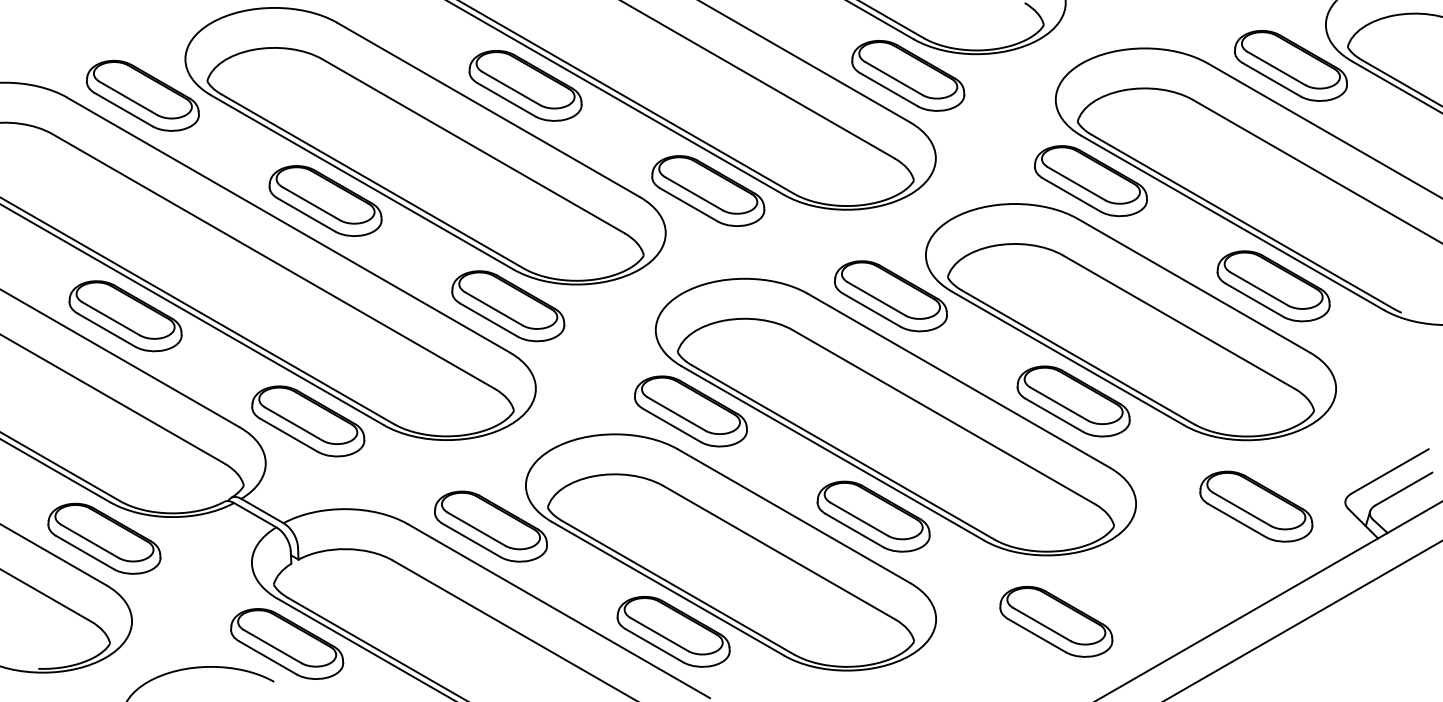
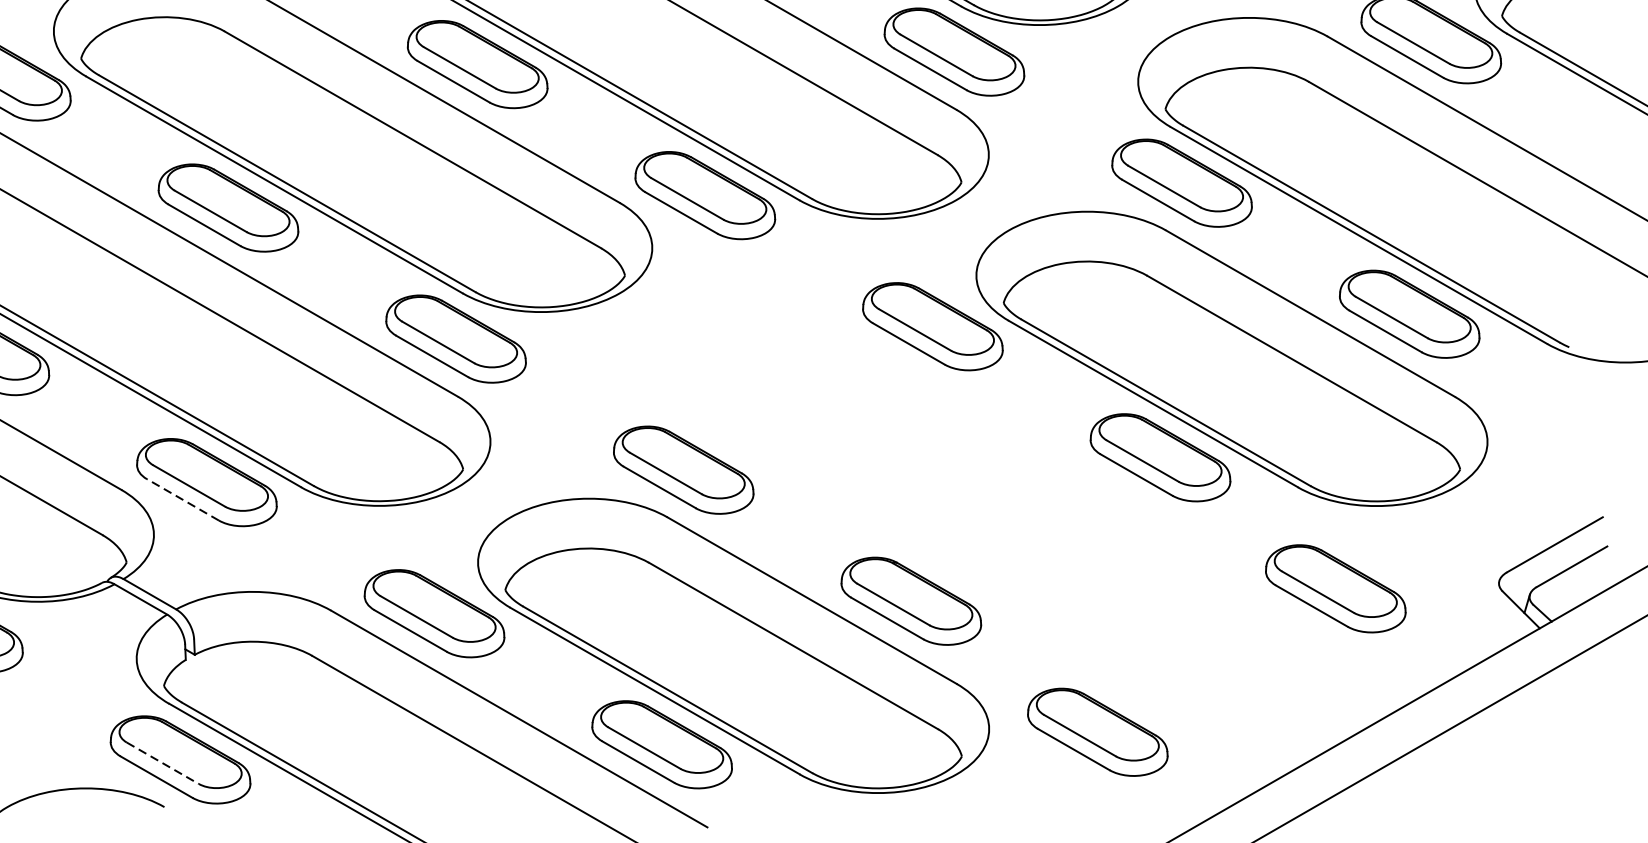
part: (895, 416) -> (938, 476), removed
line: (288, 435) -> (182, 500), solid -> dashed
part: (1256, 506) -> (1335, 588), moved
part: (1056, 621) -> (1098, 731), moved
line: (273, 646) -> (163, 763), solid -> dashed

